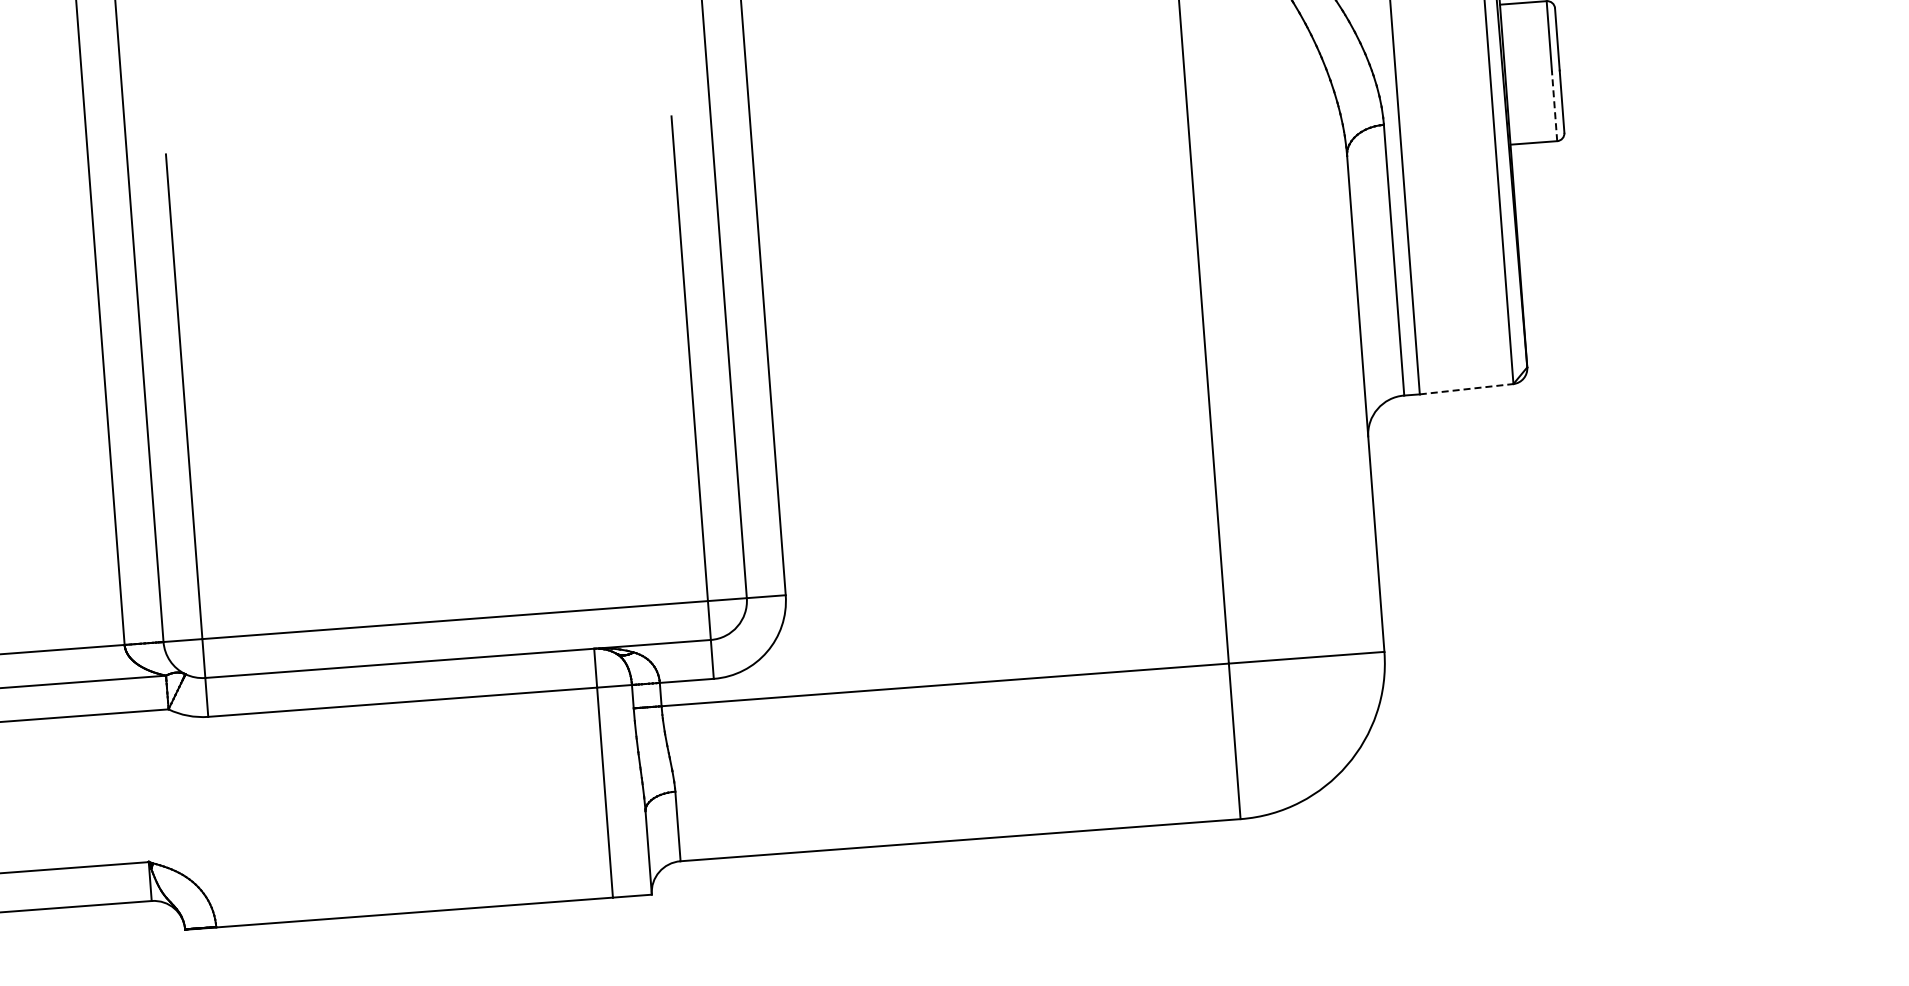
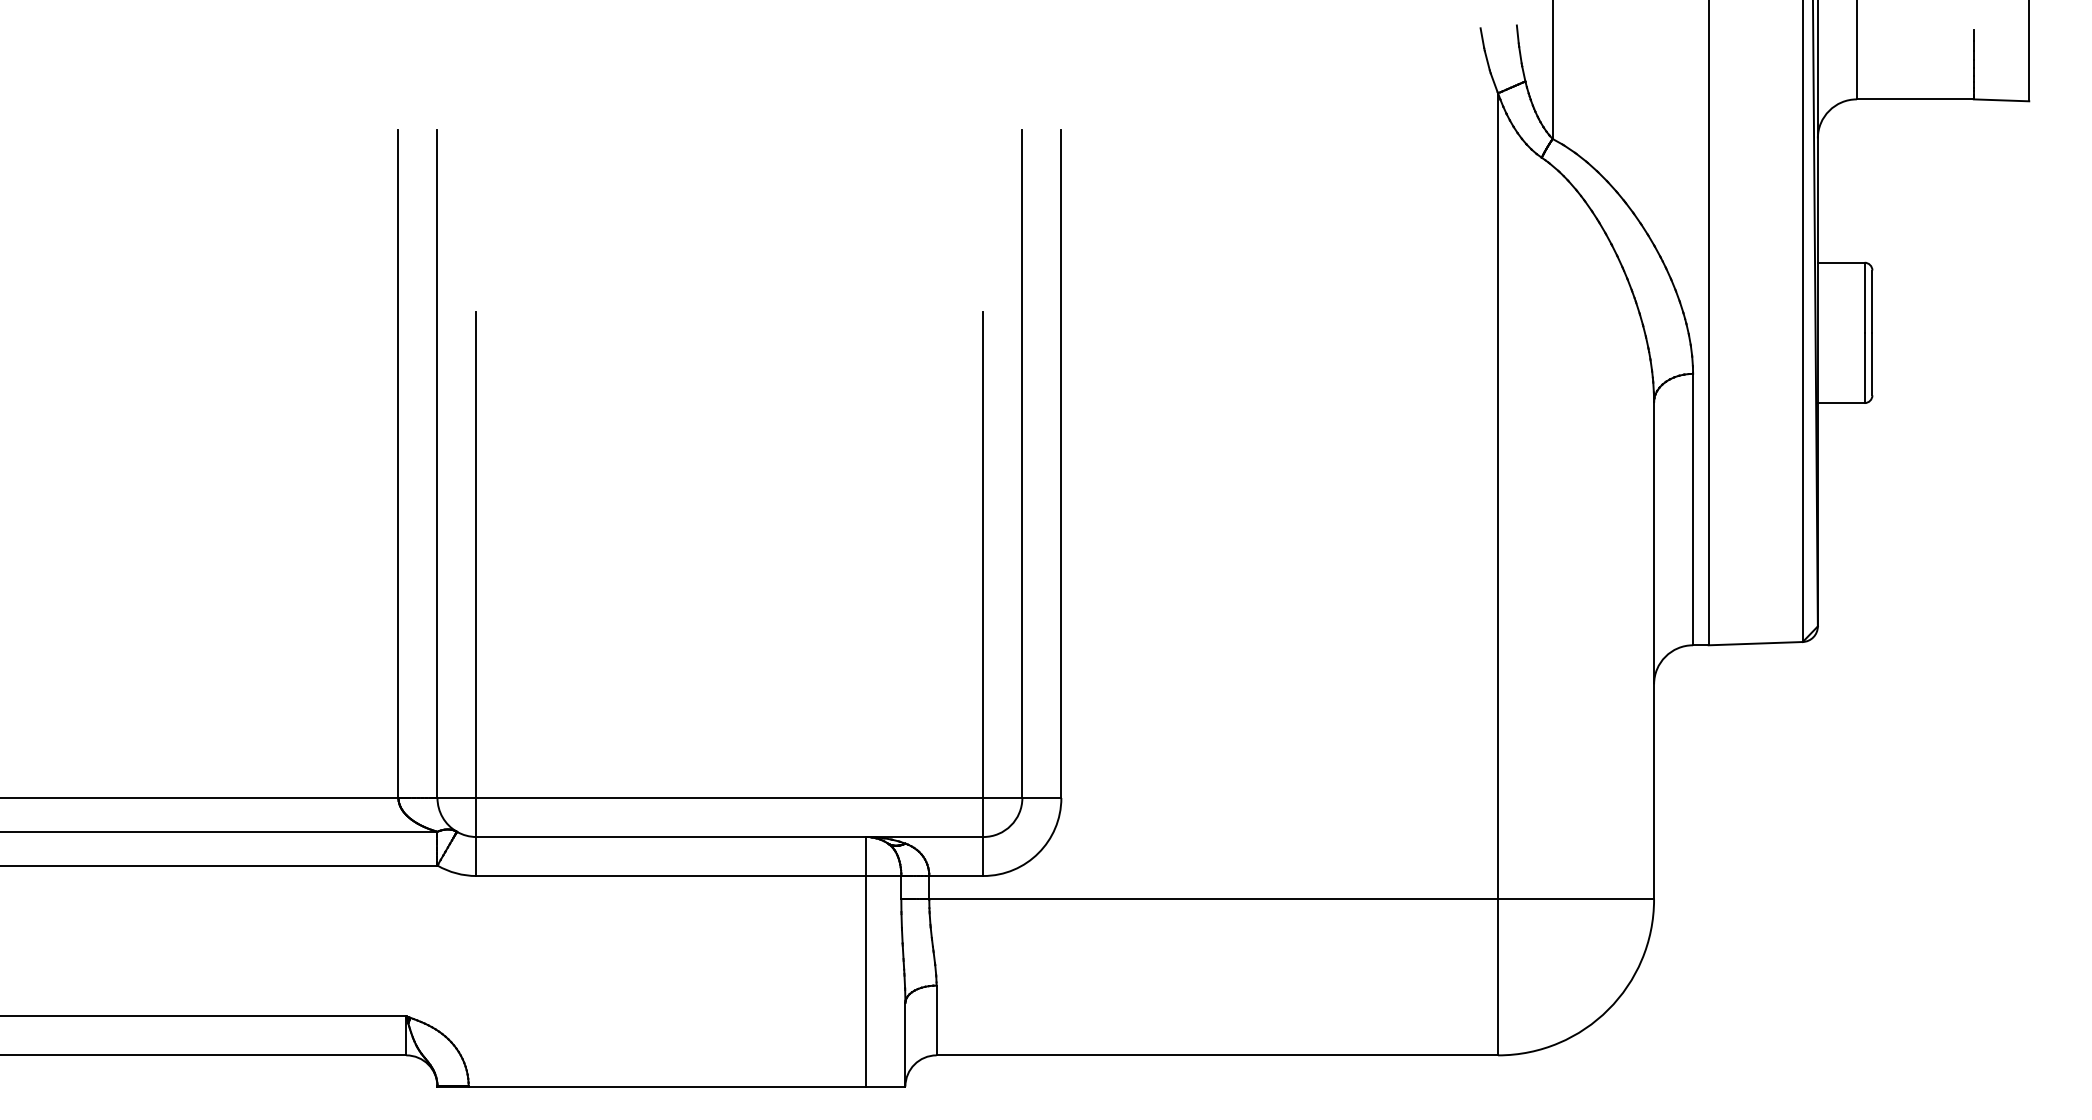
line: (1554, 105) -> (1864, 367), dashed -> solid
line: (1467, 389) -> (1756, 643), dashed -> solid

